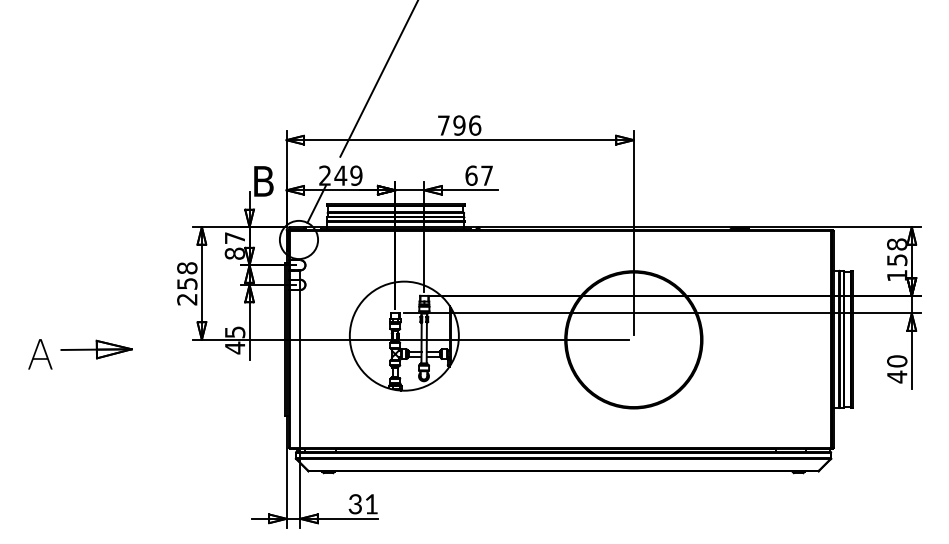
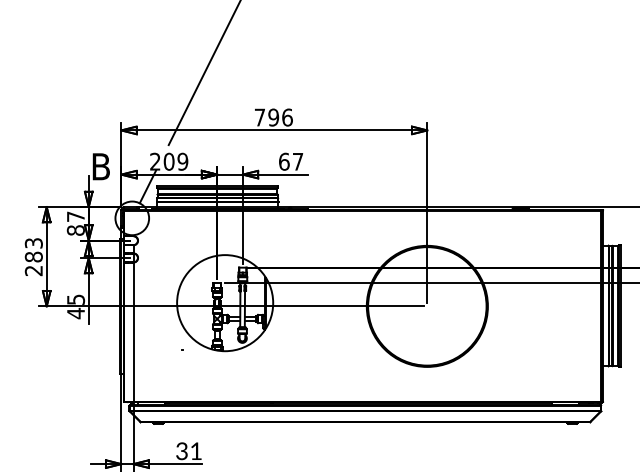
text: (340, 175) -> (168, 161), 249 -> 209
text: (187, 275) -> (34, 249), 258 -> 283

